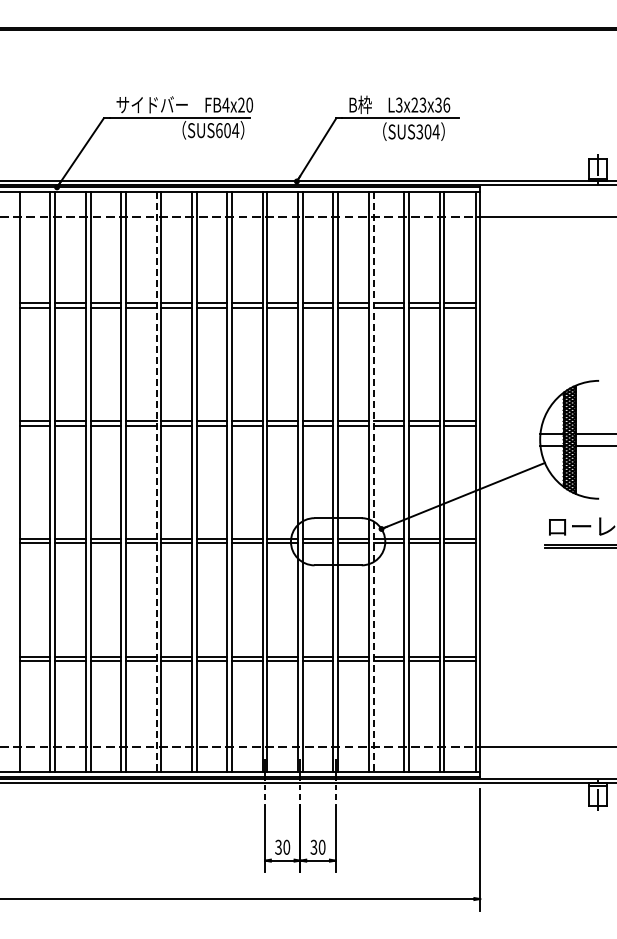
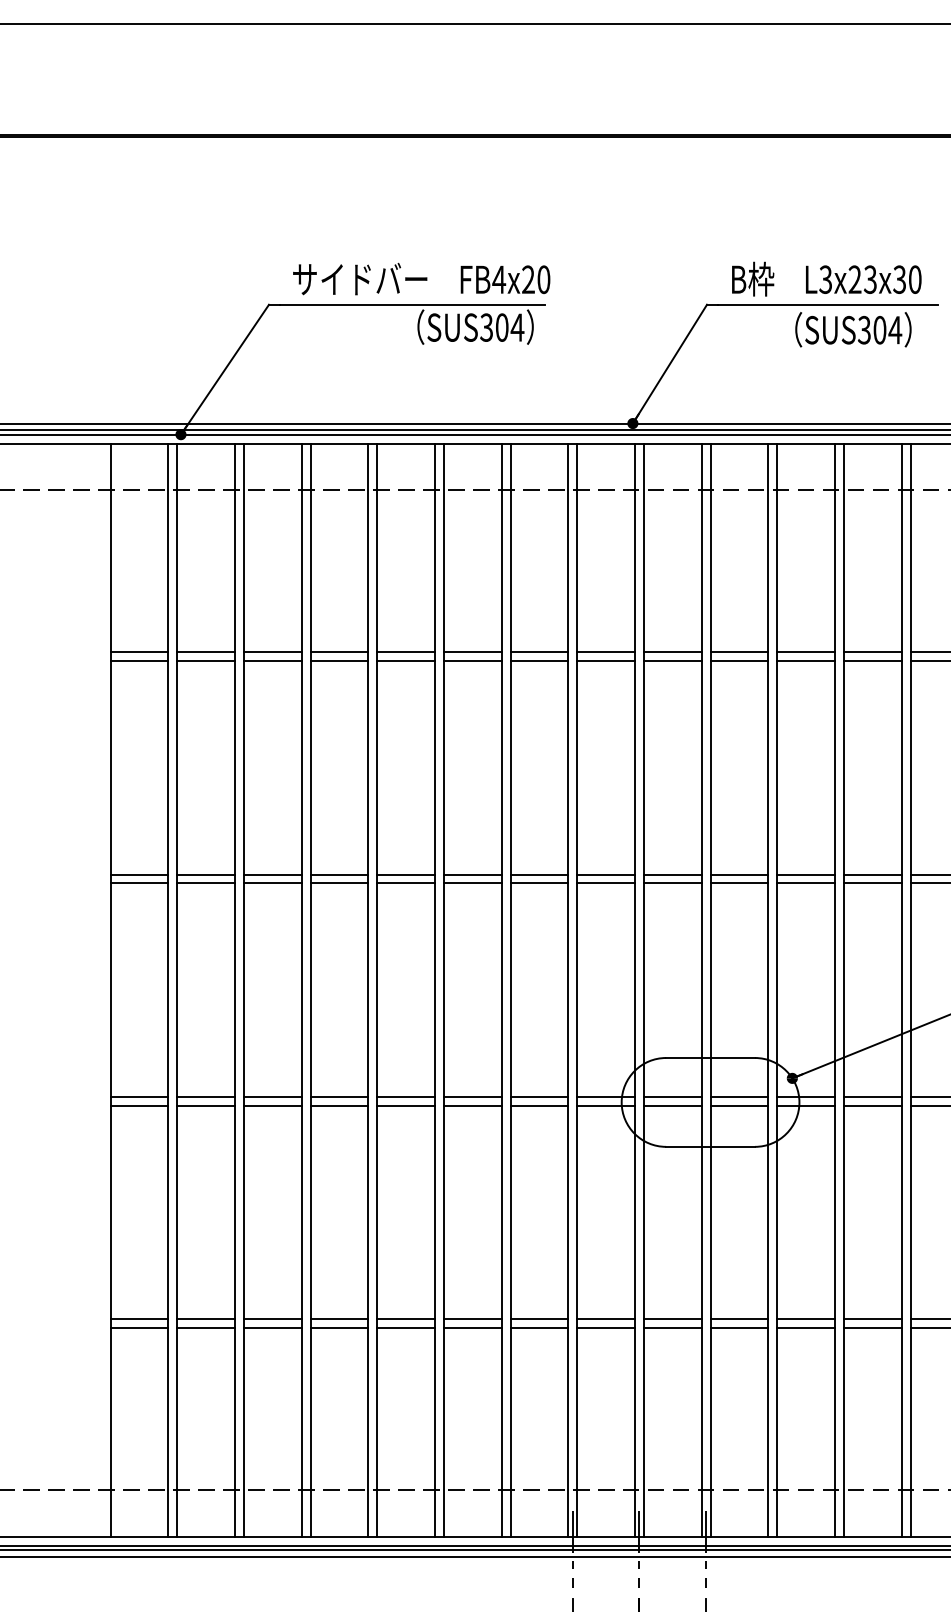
text: (446, 104) -> (914, 278), L3x23x36 -> L3x23x30
text: (219, 130) -> (487, 327), SUS604 -> SUS304
line: (156, 482) -> (368, 990), dashed -> solid
line: (373, 482) -> (777, 990), dashed -> solid

